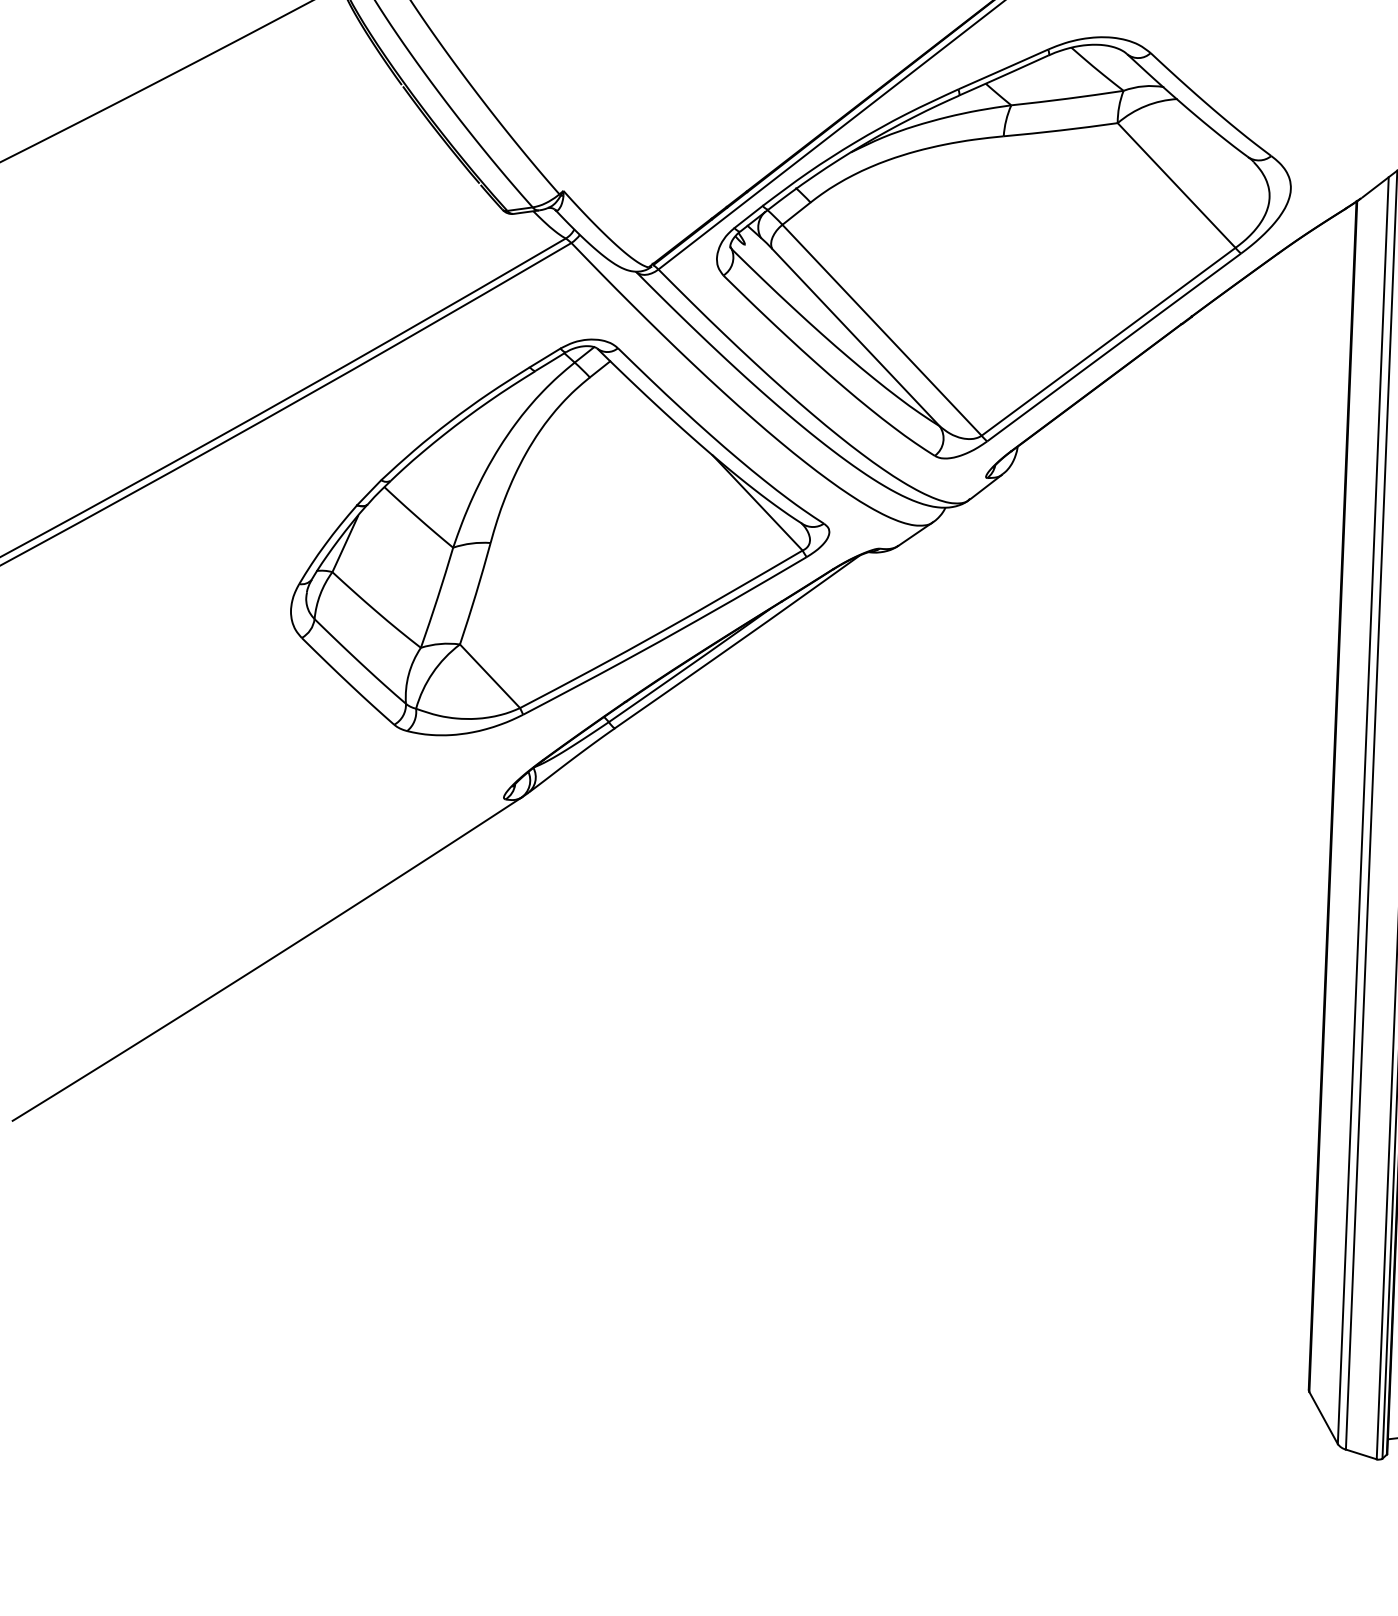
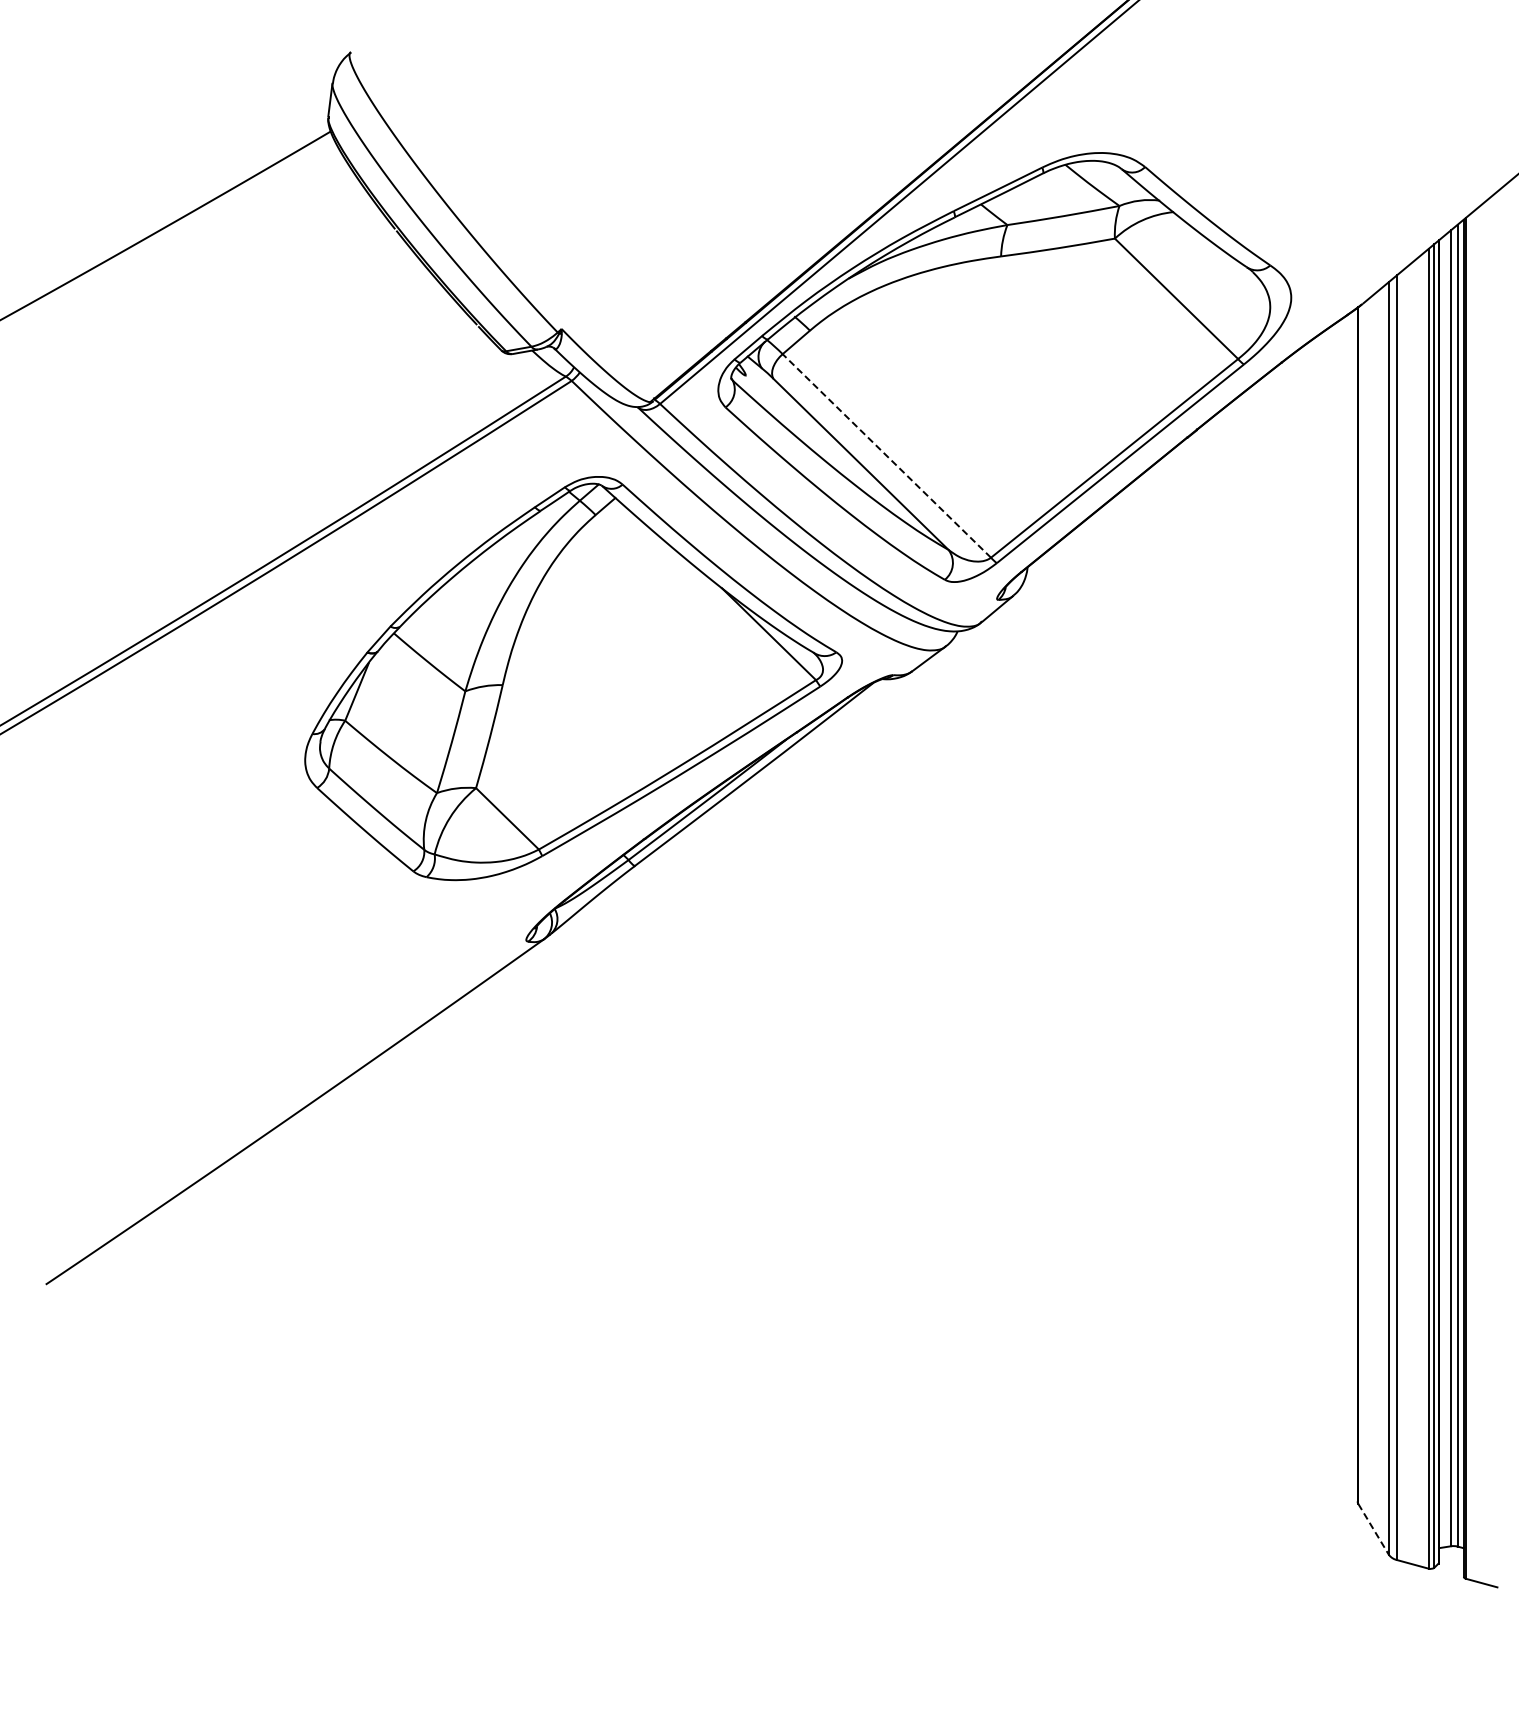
line: (881, 329) -> (886, 455), solid -> dashed
line: (1323, 1418) -> (1373, 1529), solid -> dashed

